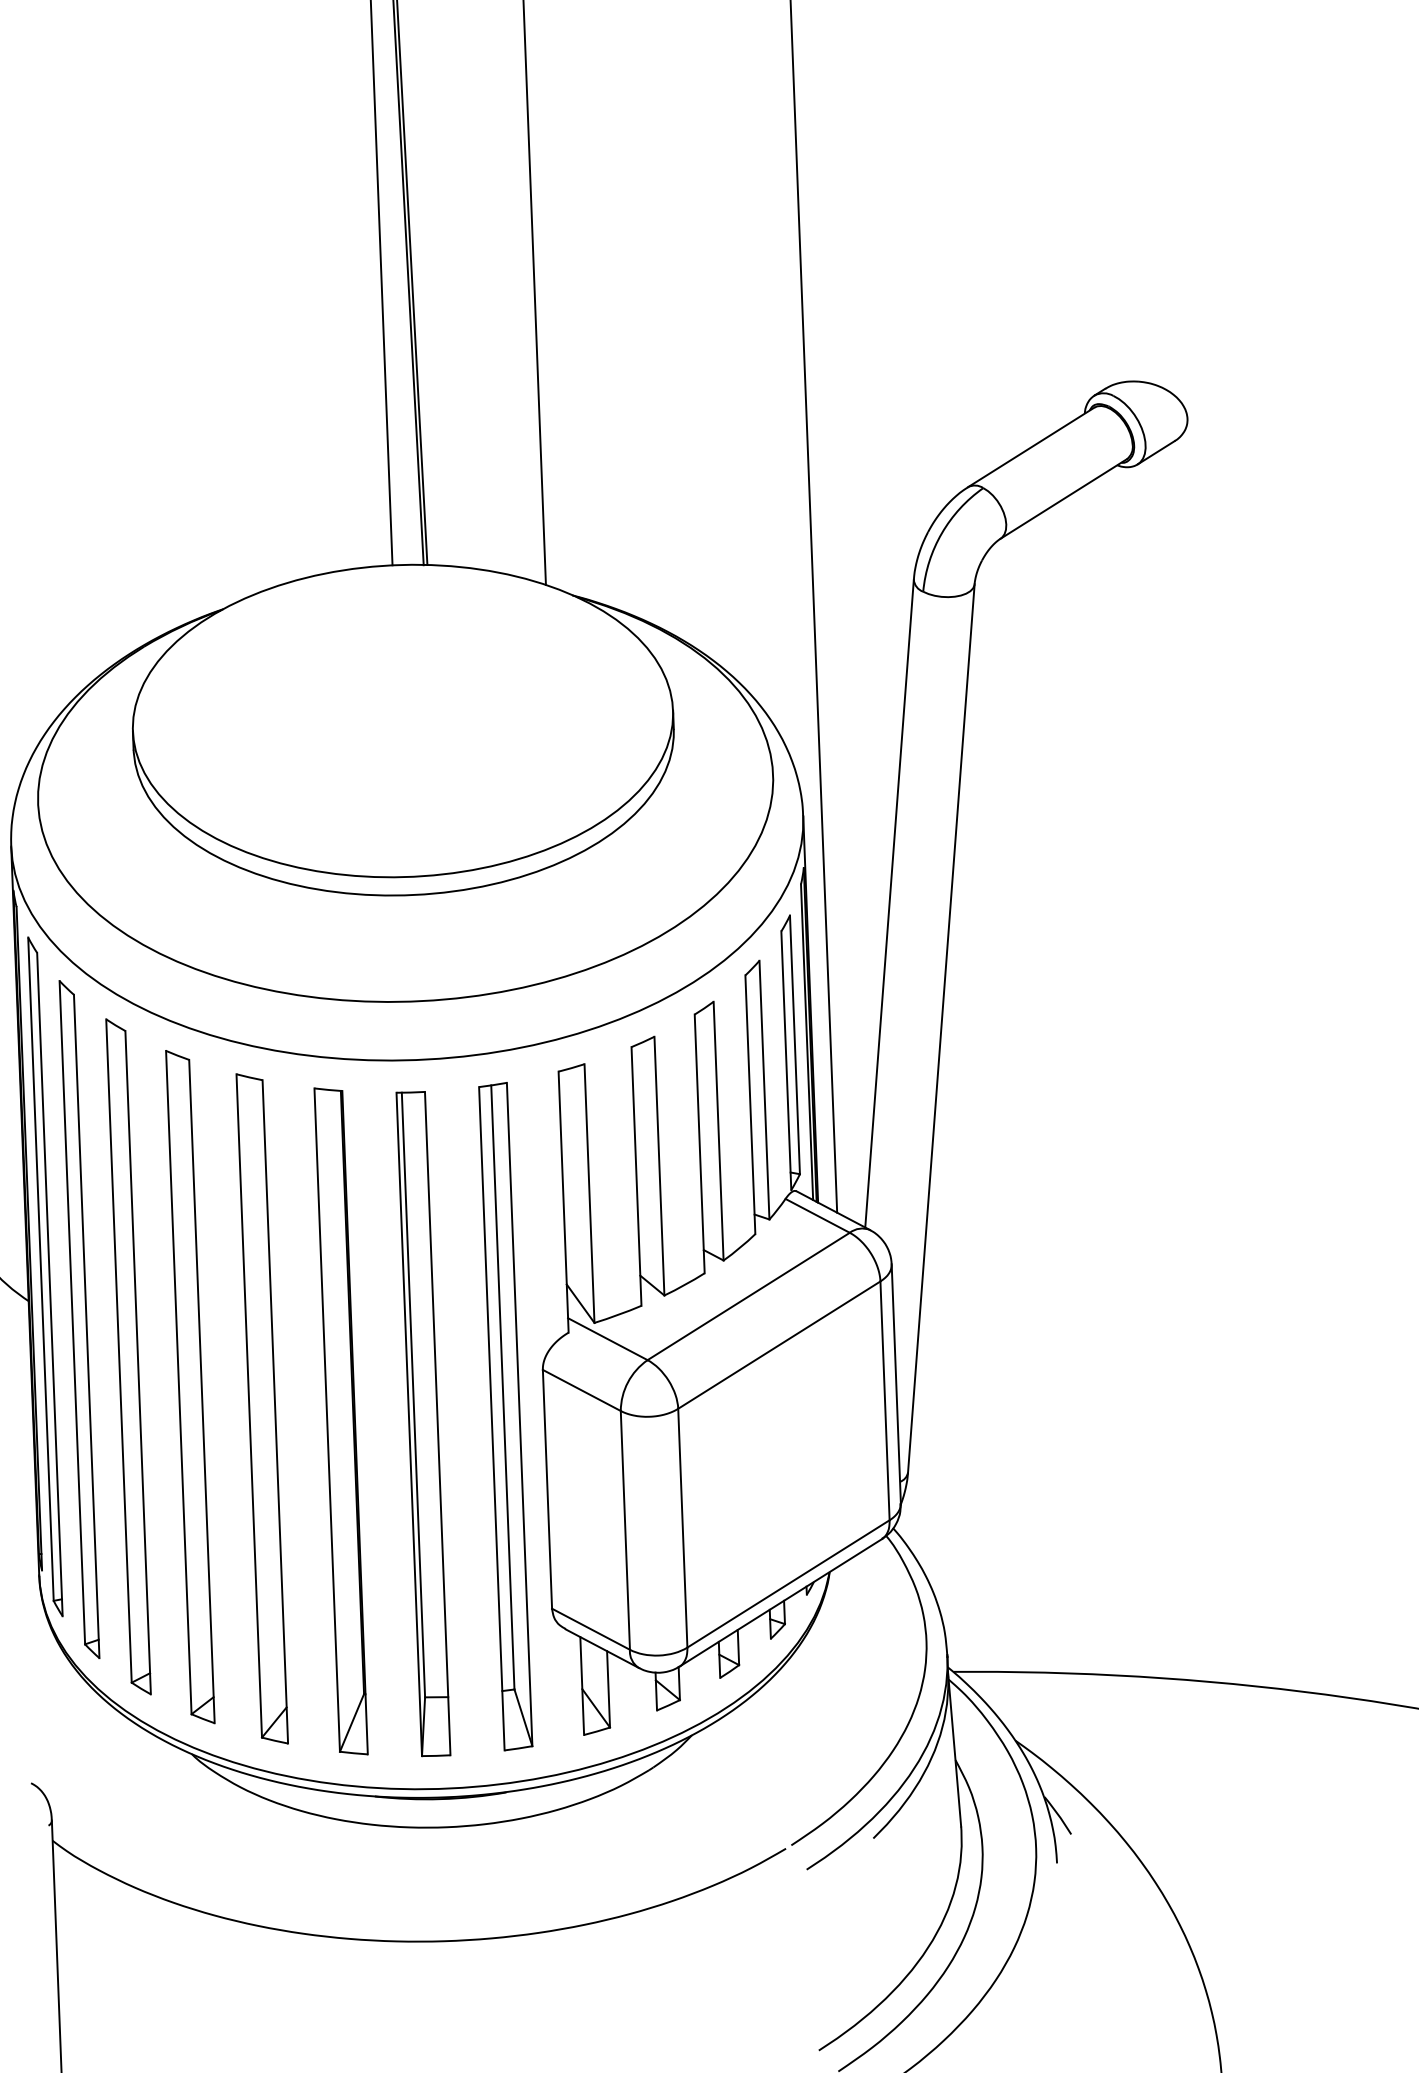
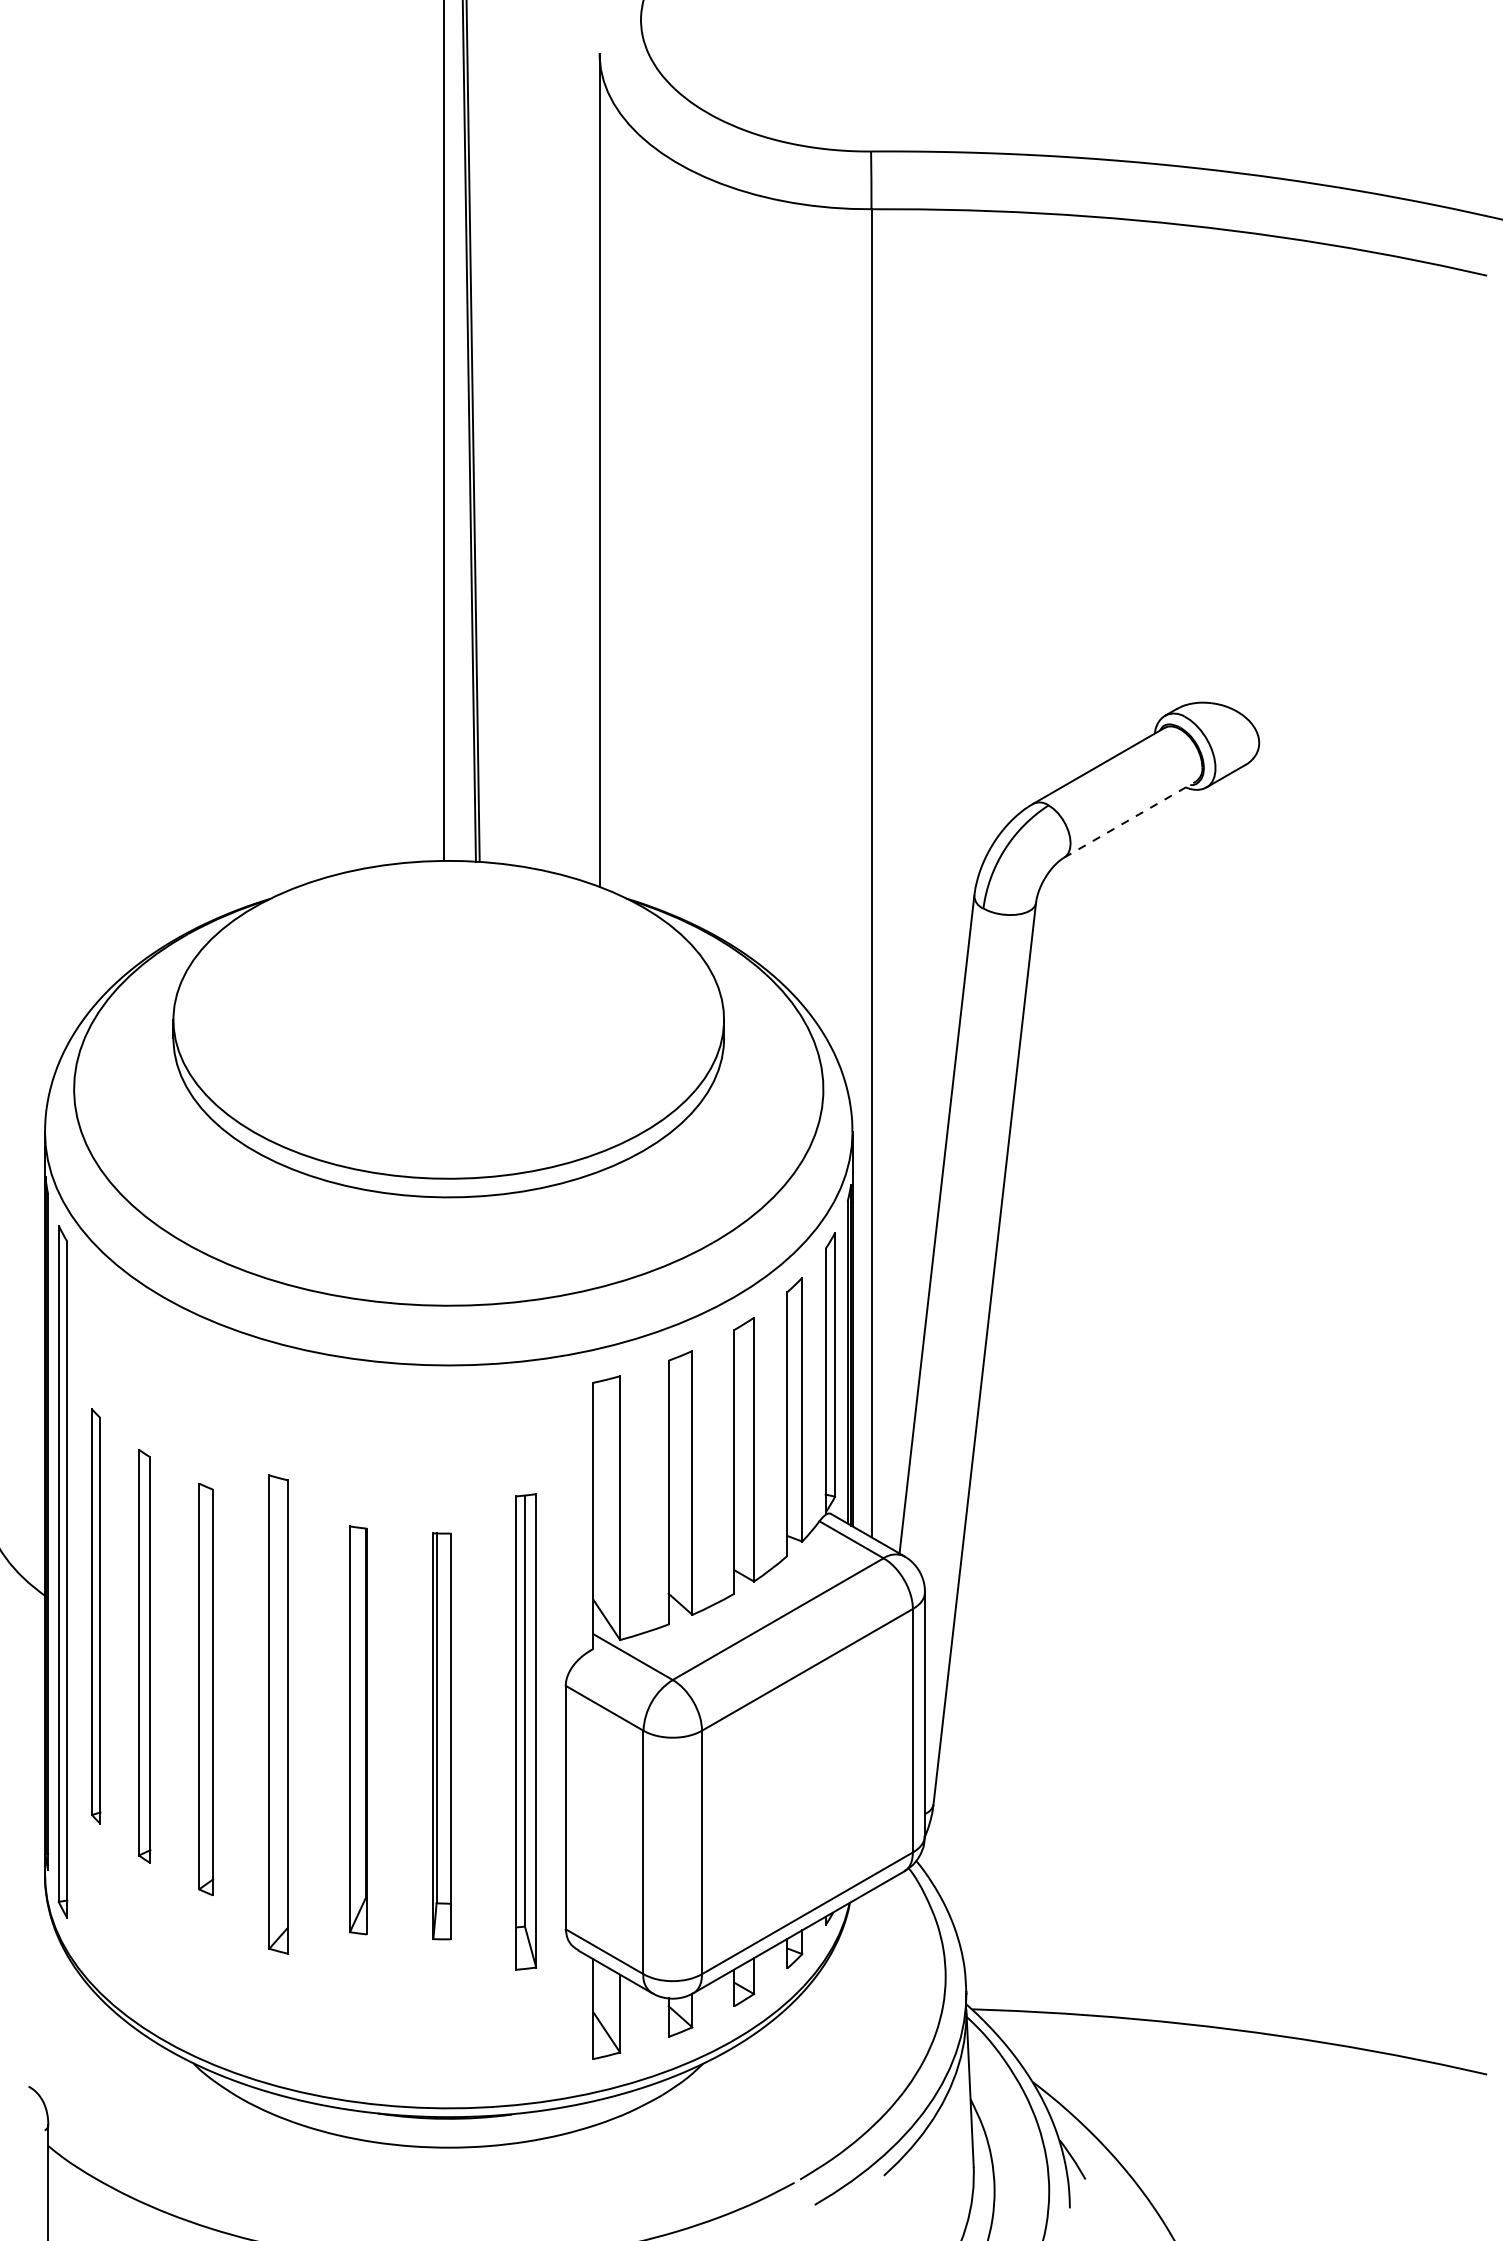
line: (1064, 498) -> (1130, 819), solid -> dashed
part: (79, 1319) -> (96, 1616), size x0.6
part: (128, 1356) -> (144, 1656), size x0.6
part: (189, 1387) -> (205, 1689), size x0.6
part: (262, 1408) -> (278, 1714), size x0.7
part: (506, 1416) -> (526, 1731), size x0.7
part: (341, 1421) -> (358, 1730), size x0.6
part: (422, 1424) -> (441, 1736), size x0.6

